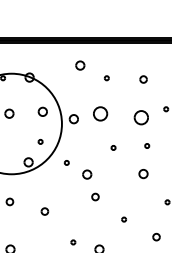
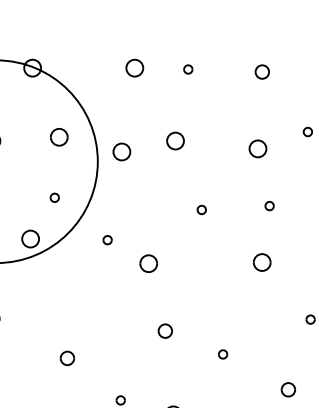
part: (80, 65) -> (135, 67), moved
part: (100, 113) -> (175, 140), size x0.62
part: (141, 117) -> (258, 148), size x0.62
part: (95, 196) -> (165, 330), moved
part: (44, 211) -> (66, 358), moved

